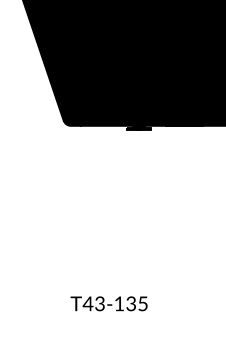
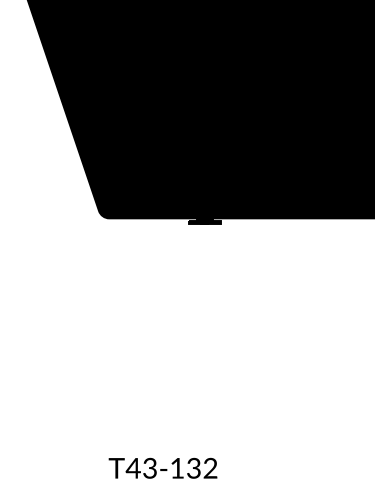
text: (143, 303) -> (210, 467), T43-135 -> T43-132

